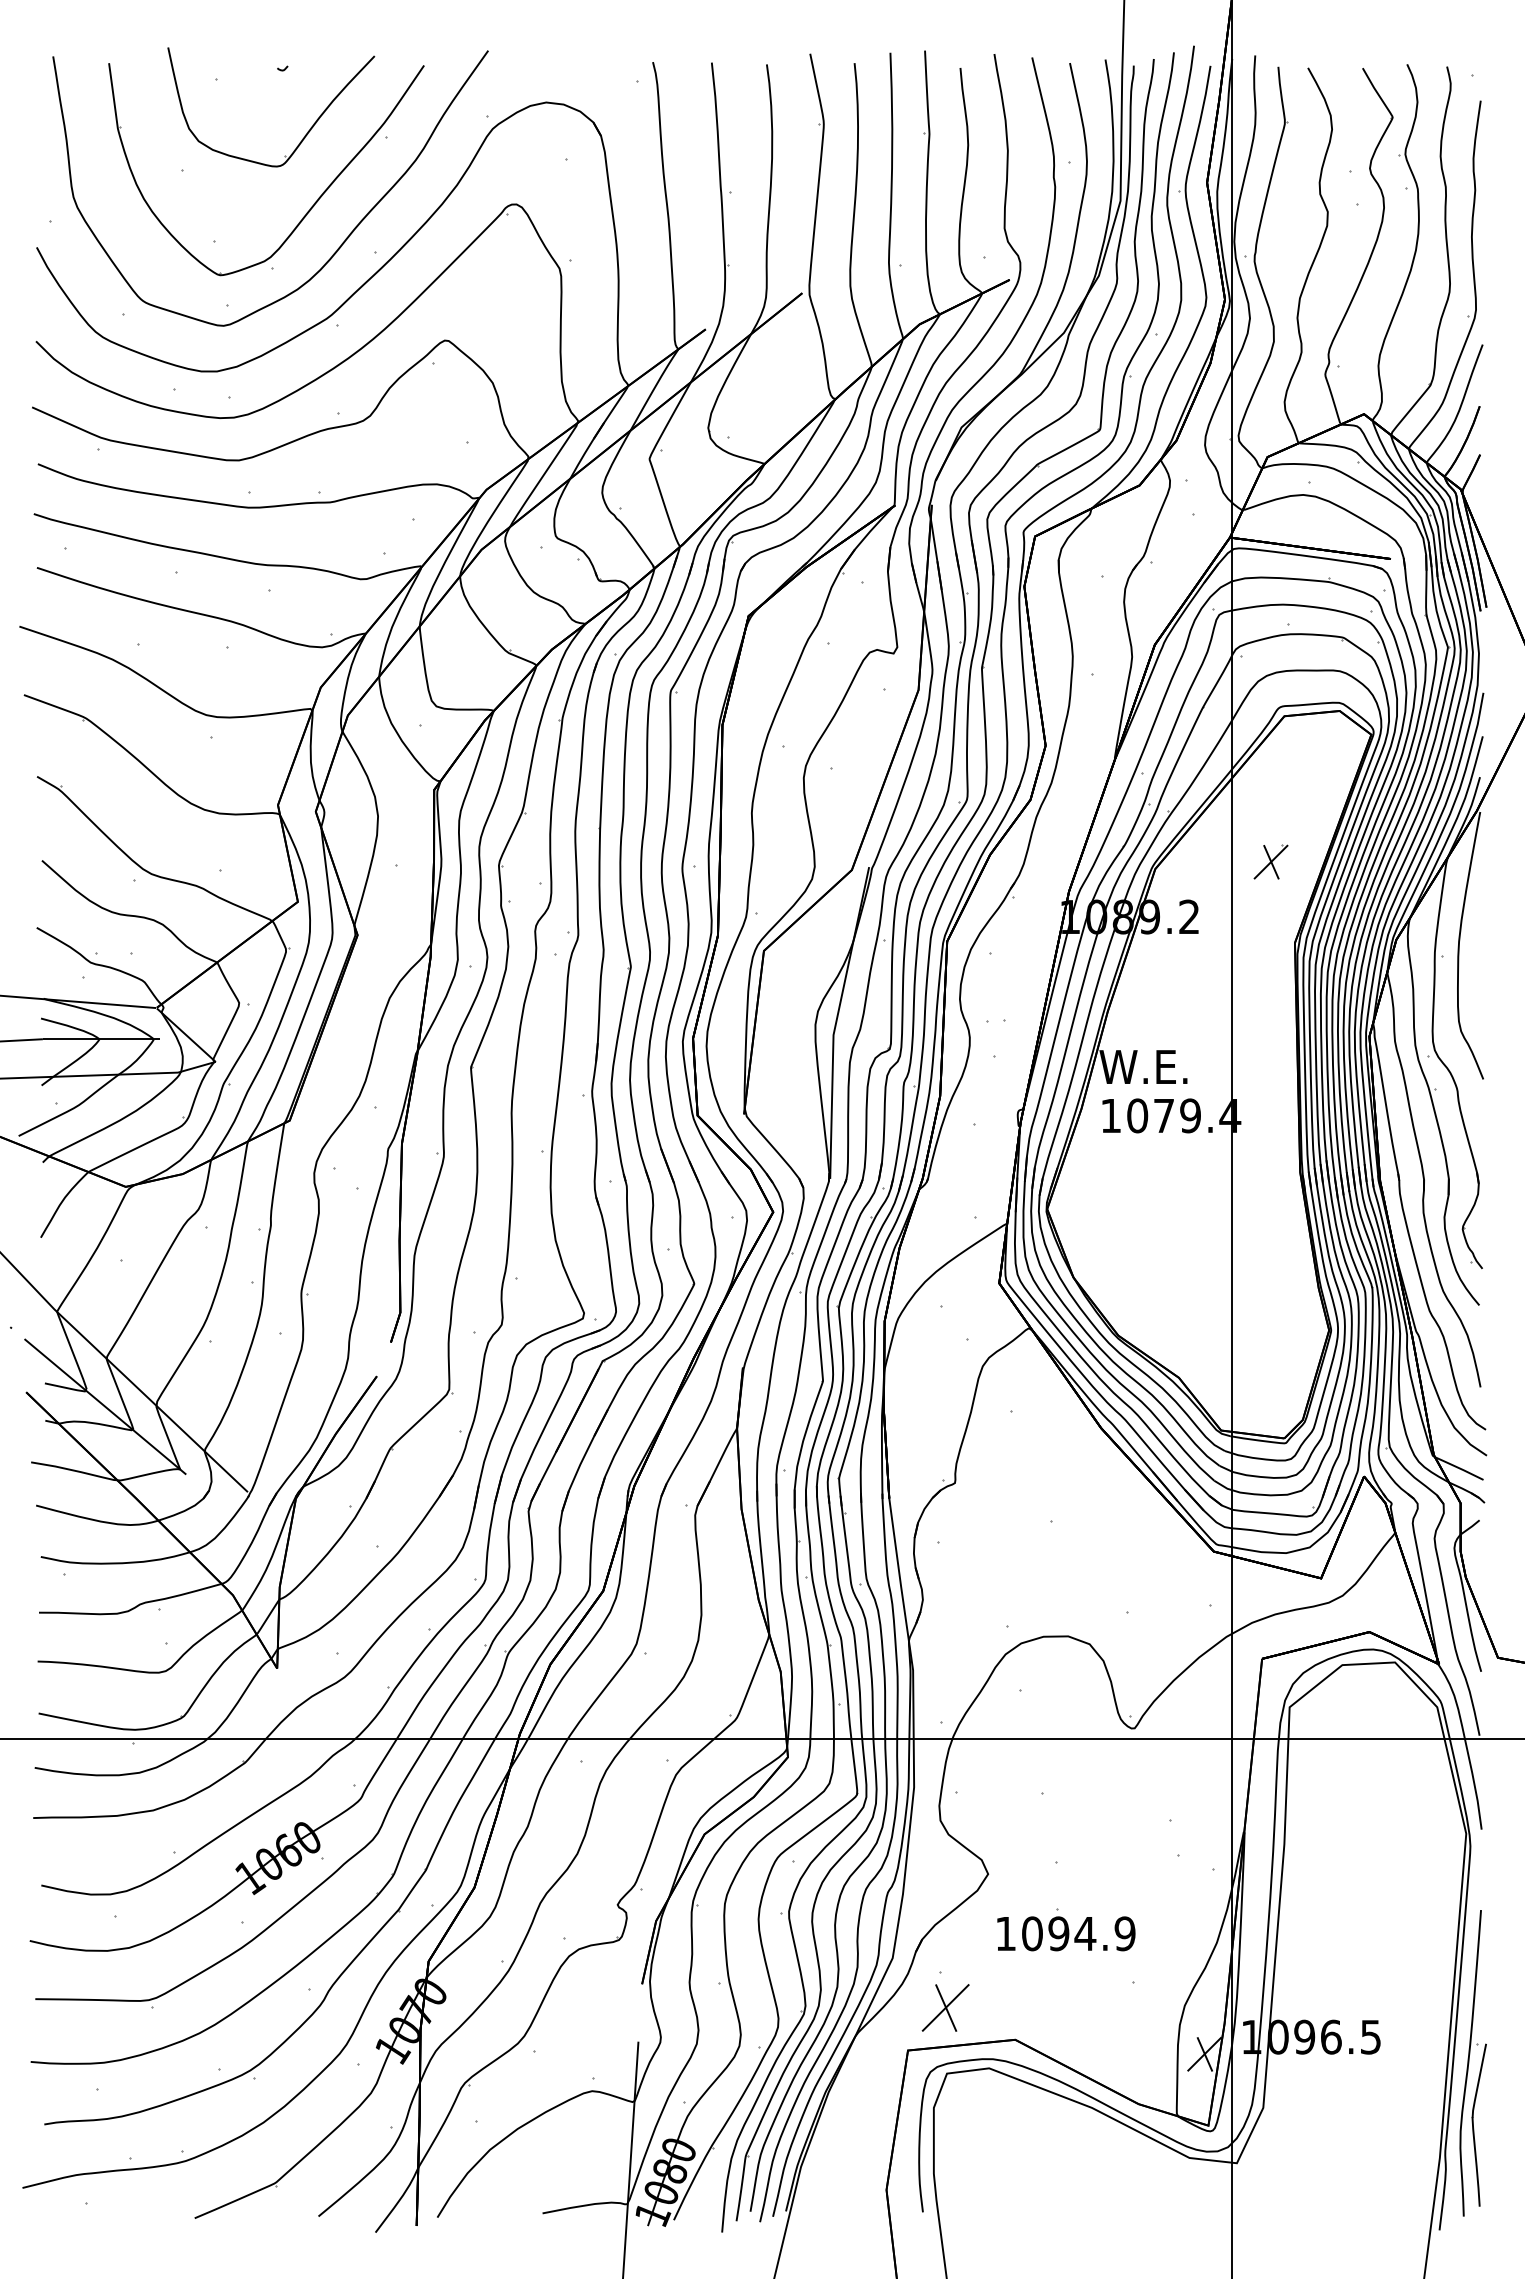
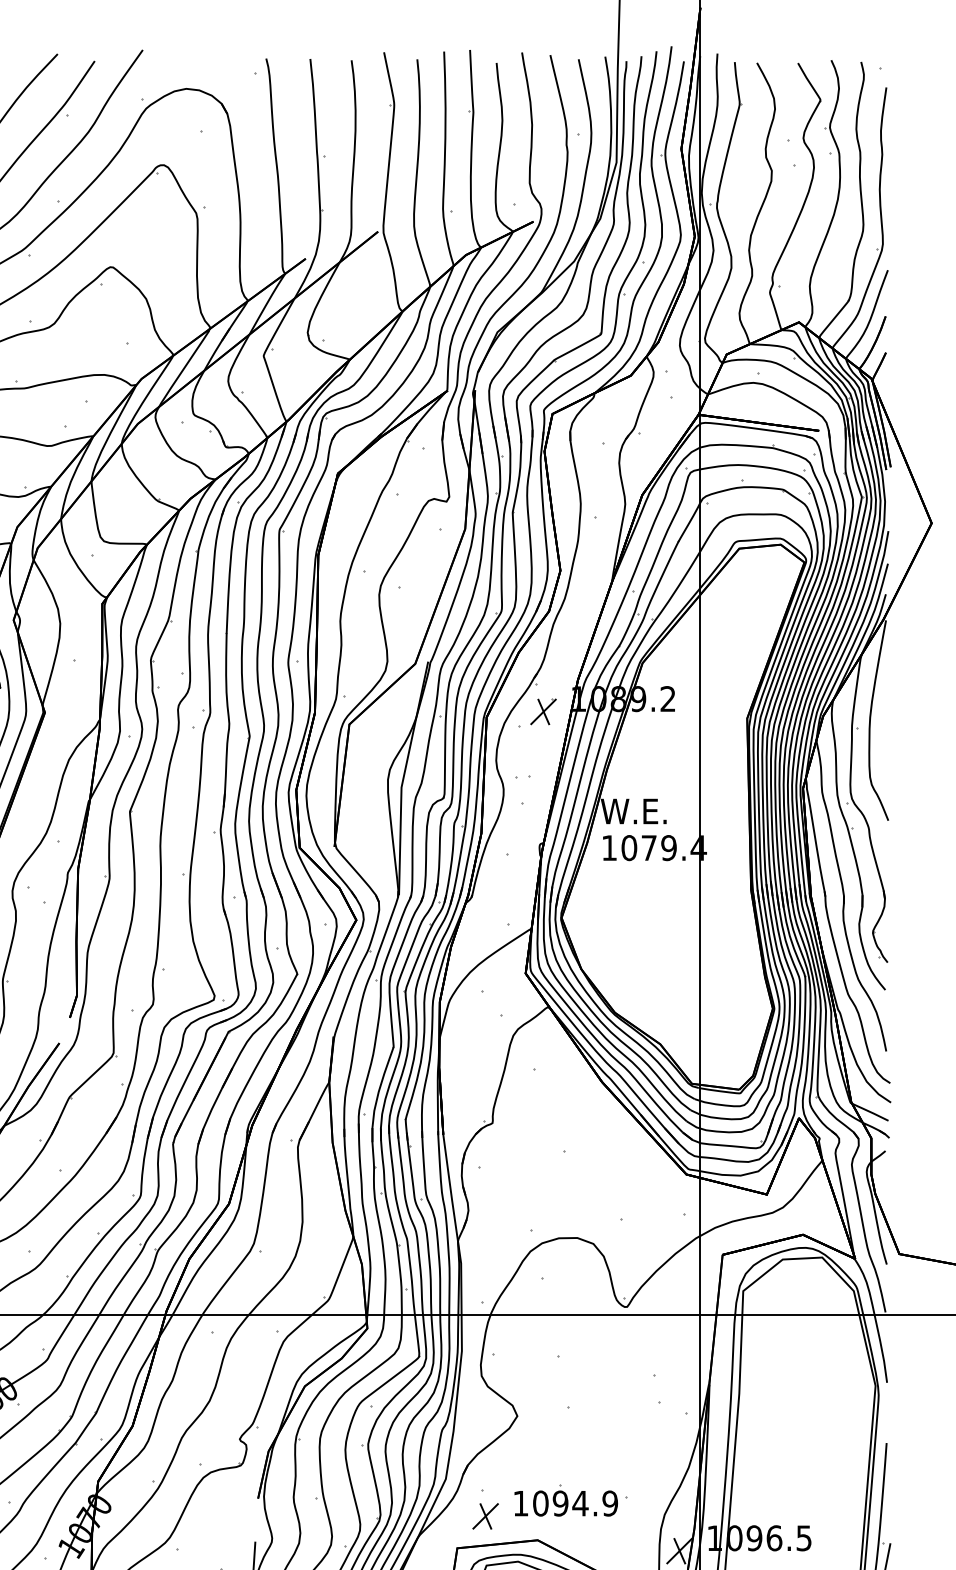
part: (1270, 861) -> (543, 711), moved
part: (1066, 1929) -> (566, 1500), moved
part: (945, 2007) -> (485, 1516), size x0.71

